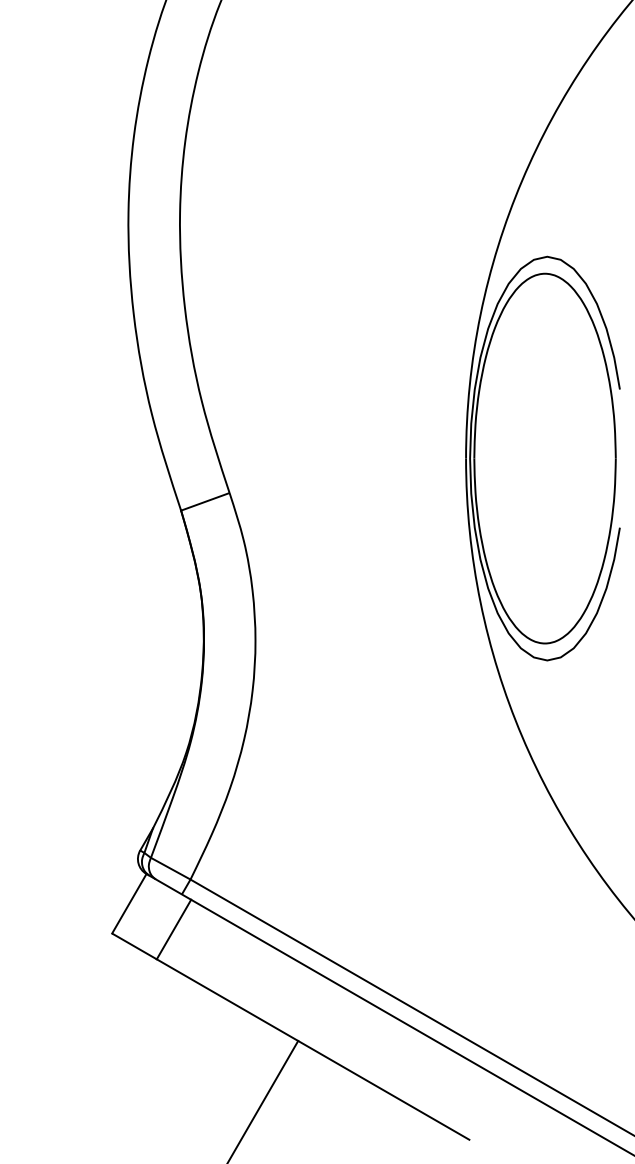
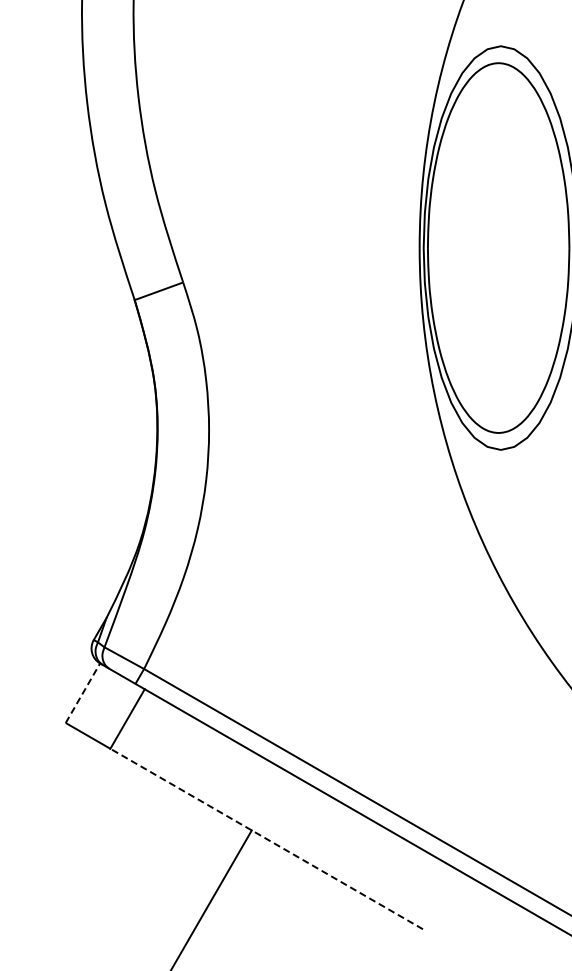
line: (129, 903) -> (83, 692), solid -> dashed
line: (312, 1049) -> (266, 838), solid -> dashed

